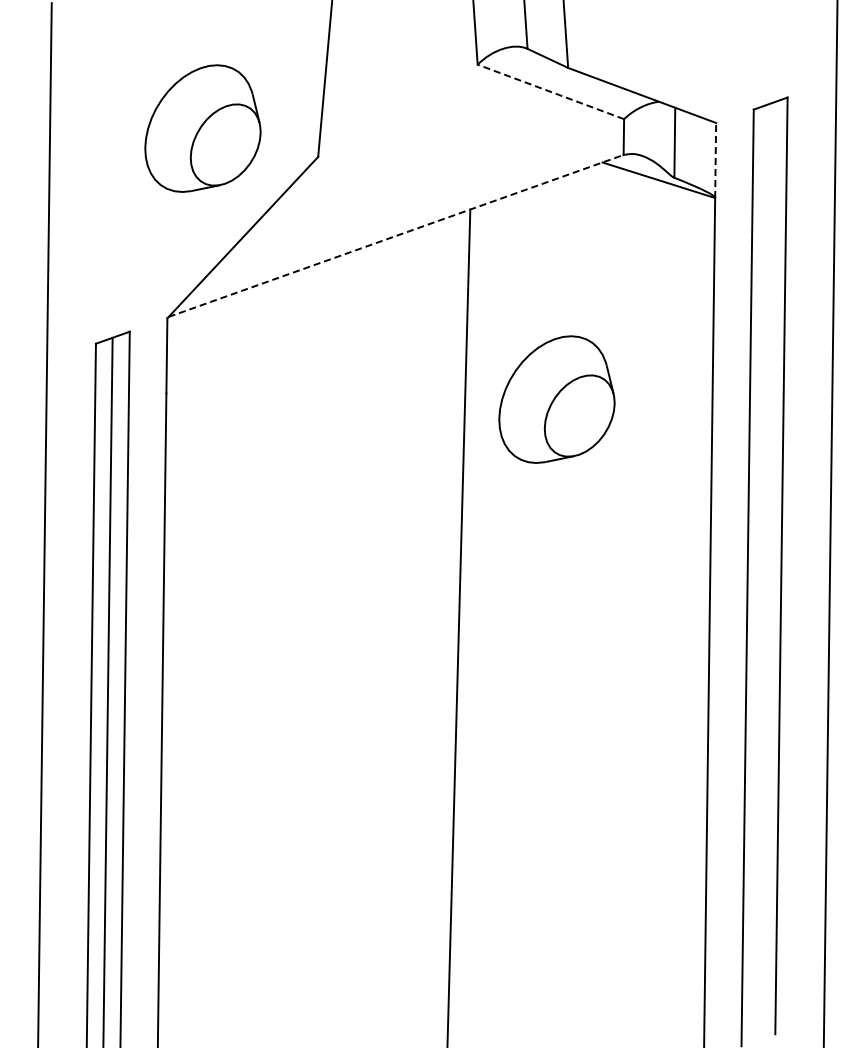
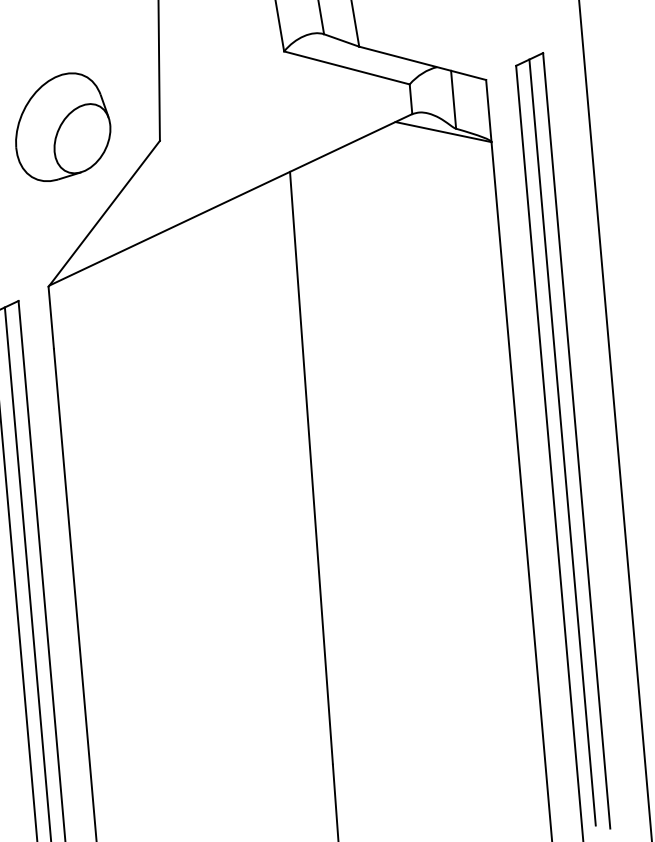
line: (550, 91) -> (346, 67), dashed -> solid
line: (715, 160) -> (488, 111), dashed -> solid
line: (395, 236) -> (230, 200), dashed -> solid
part: (556, 399) -> (376, 321), removed
line: (764, 565) -> (562, 441), added

